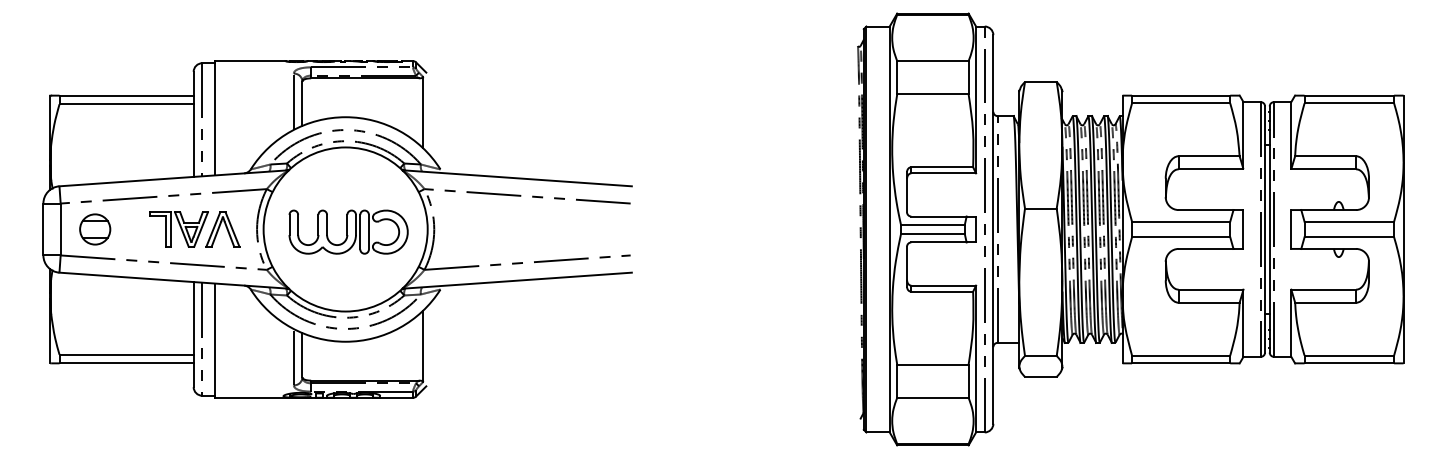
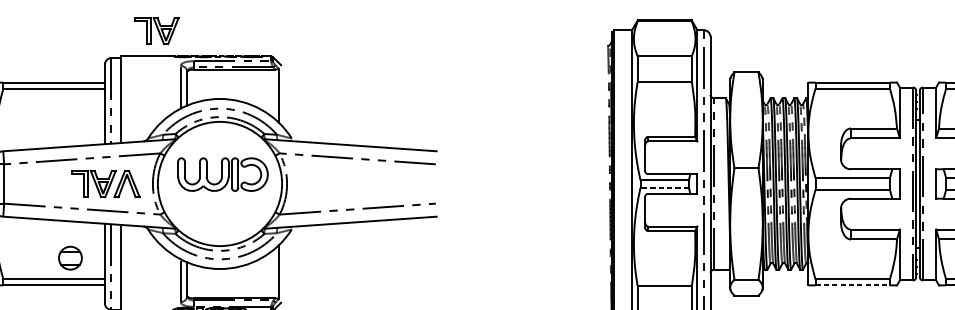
part: (261, 27) -> (156, 31), added
part: (95, 229) -> (70, 258), moved
part: (348, 231) -> (222, 174), moved
line: (932, 234) -> (664, 187), solid -> dashed
line: (1181, 363) -> (852, 285), solid -> dashed

